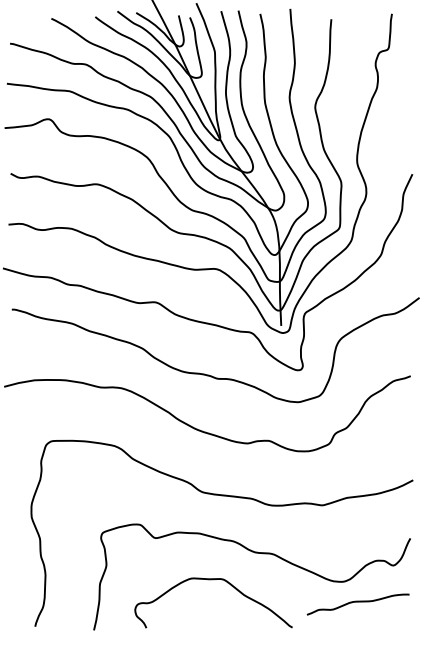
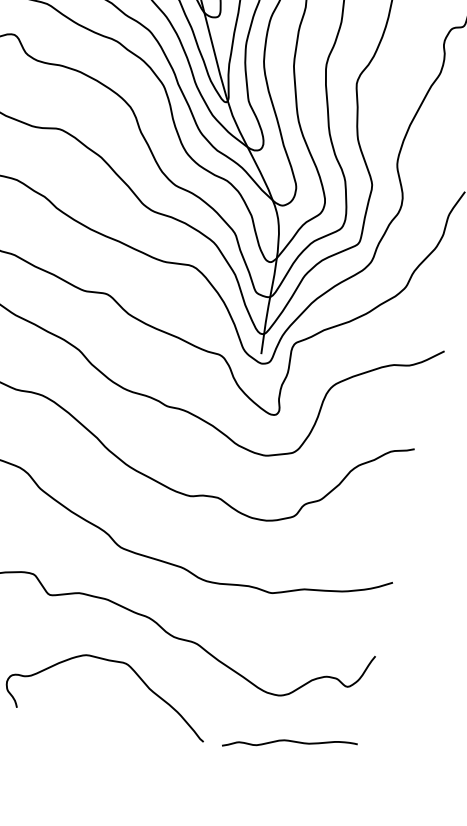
curve: (357, 602) -> (289, 742), moved

